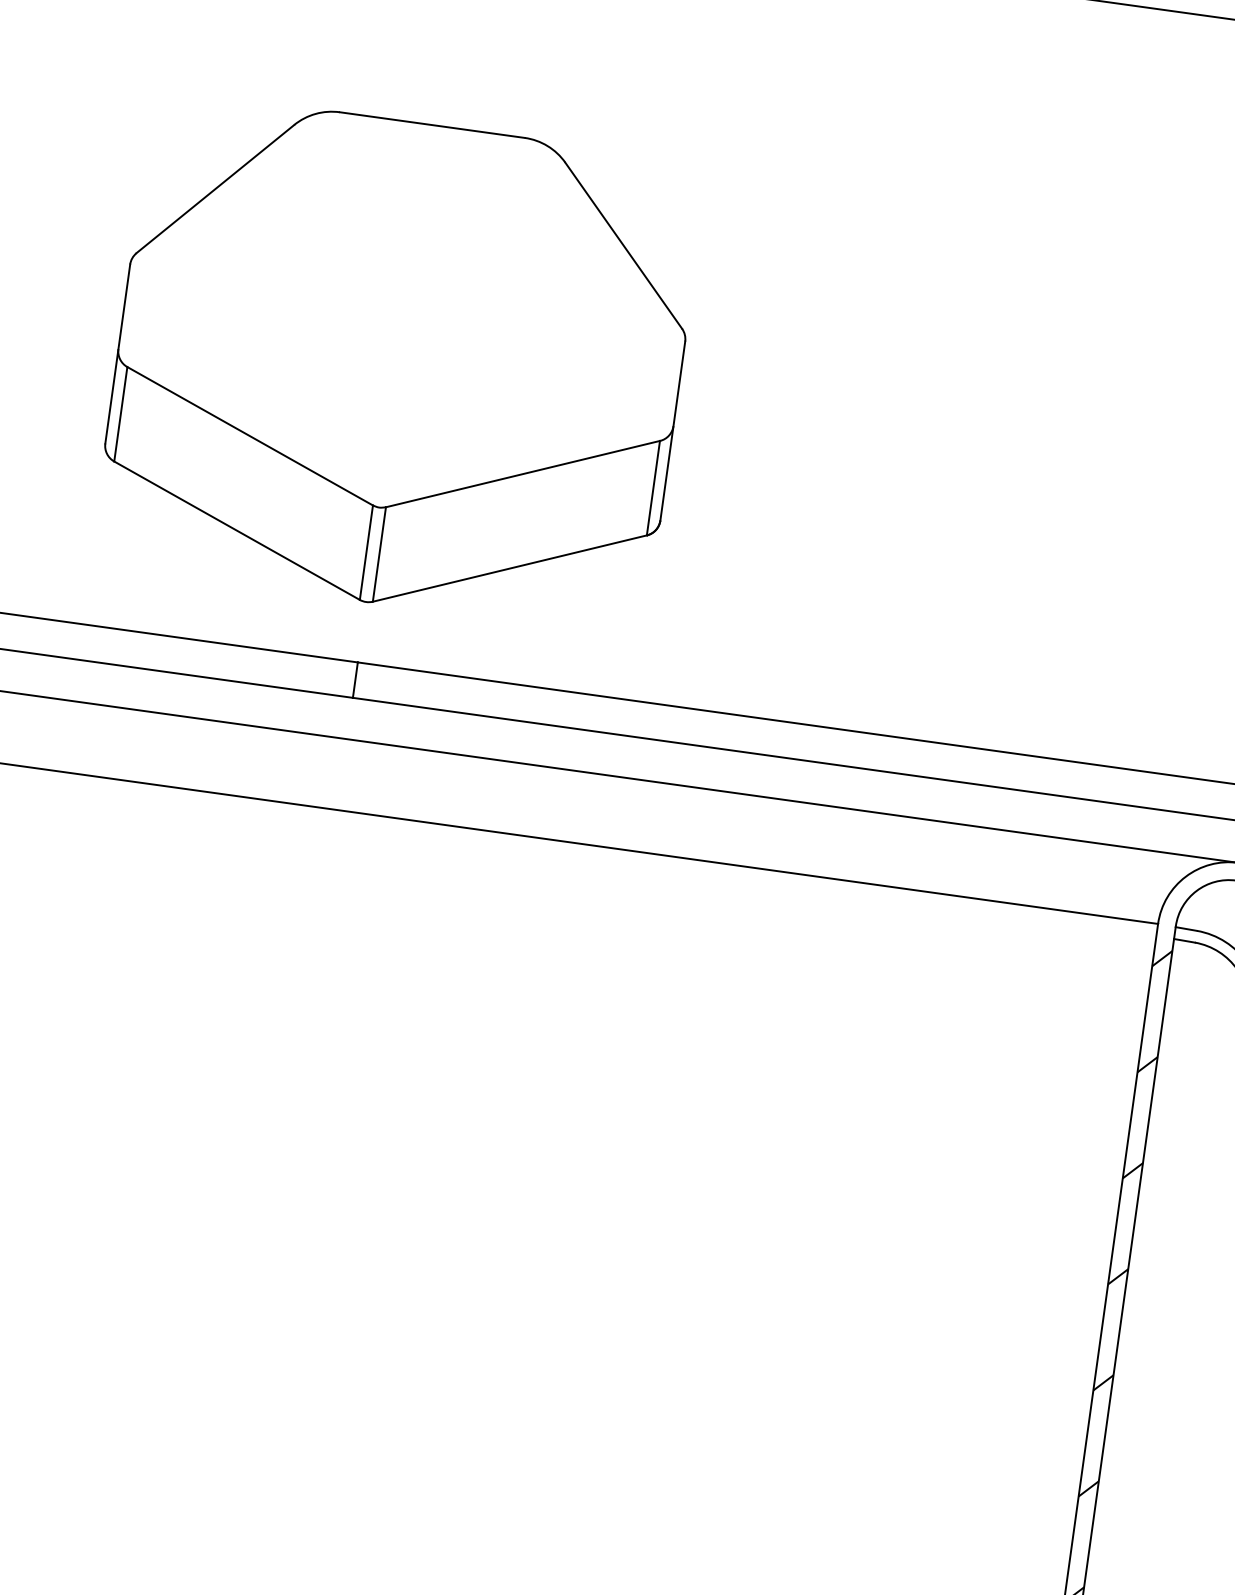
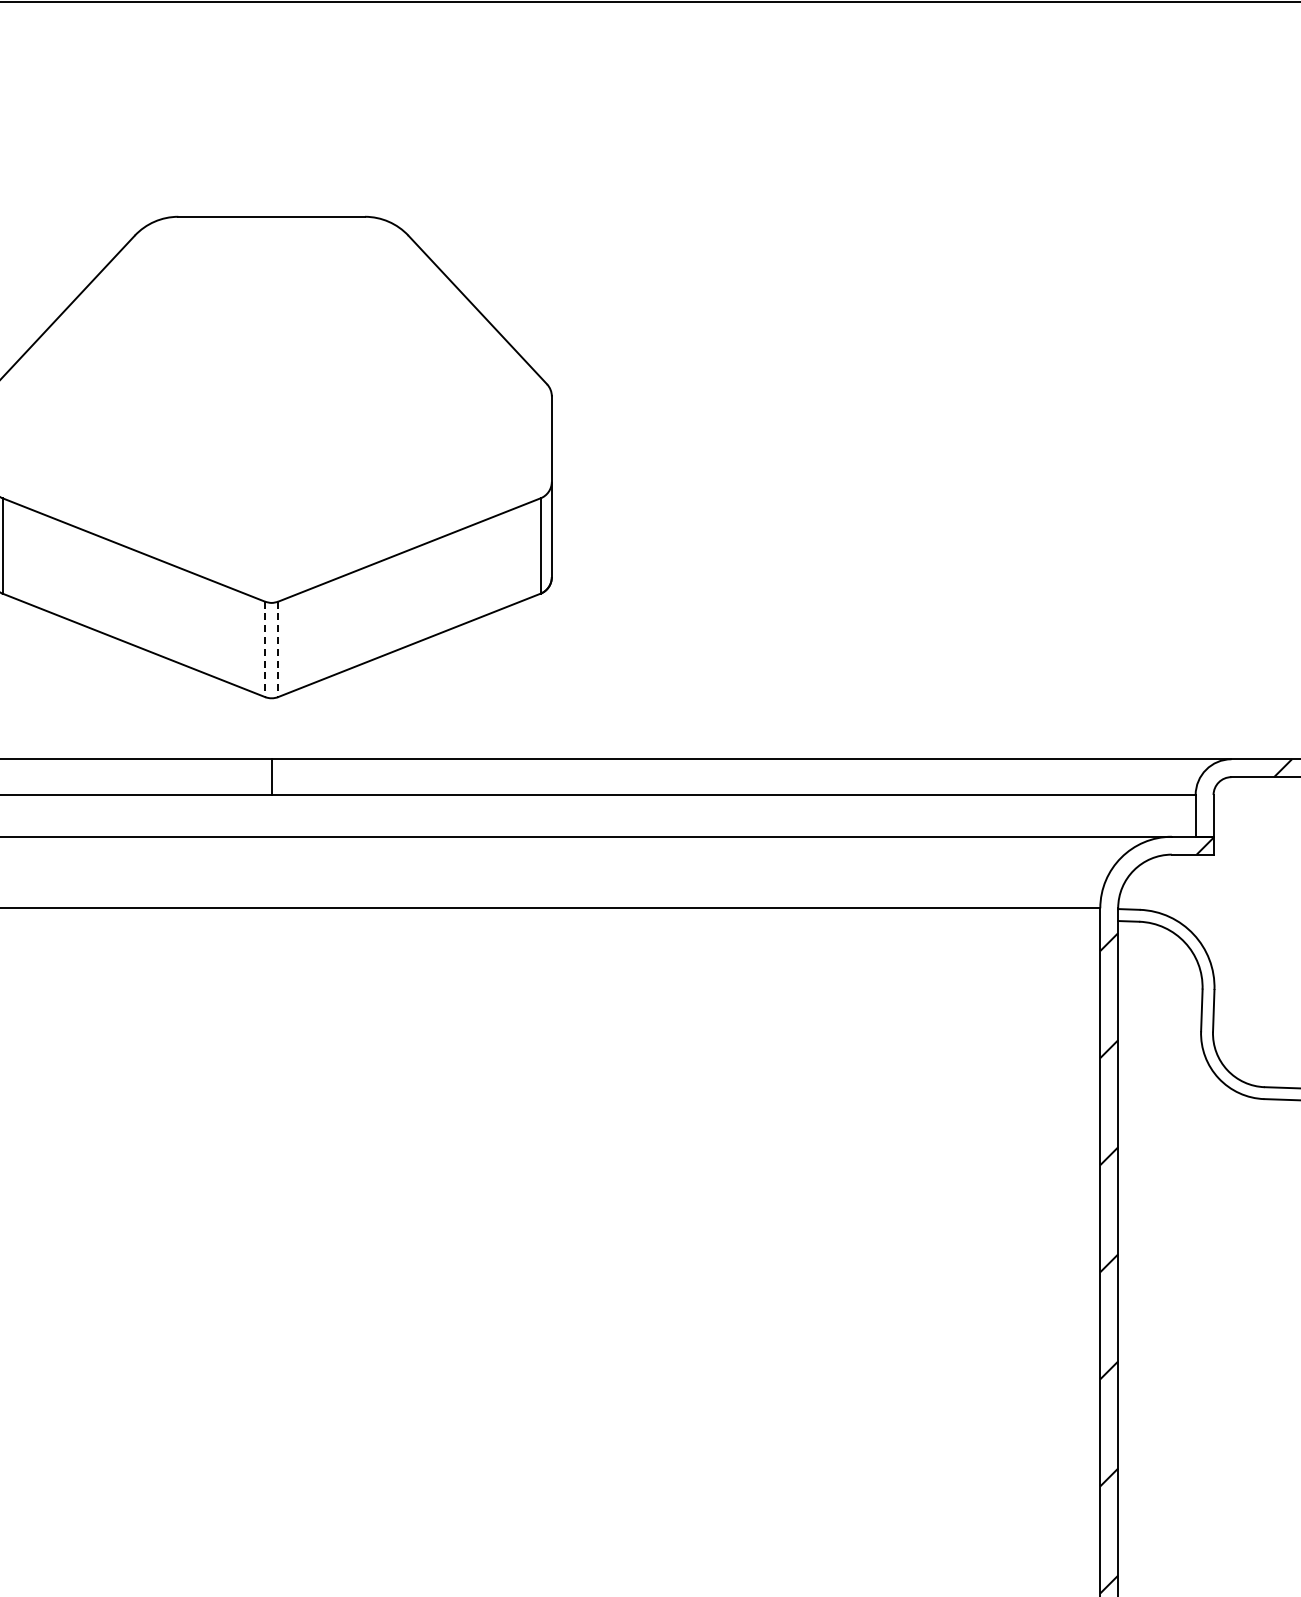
line: (366, 552) -> (265, 649), solid -> dashed
line: (379, 554) -> (278, 649), solid -> dashed

